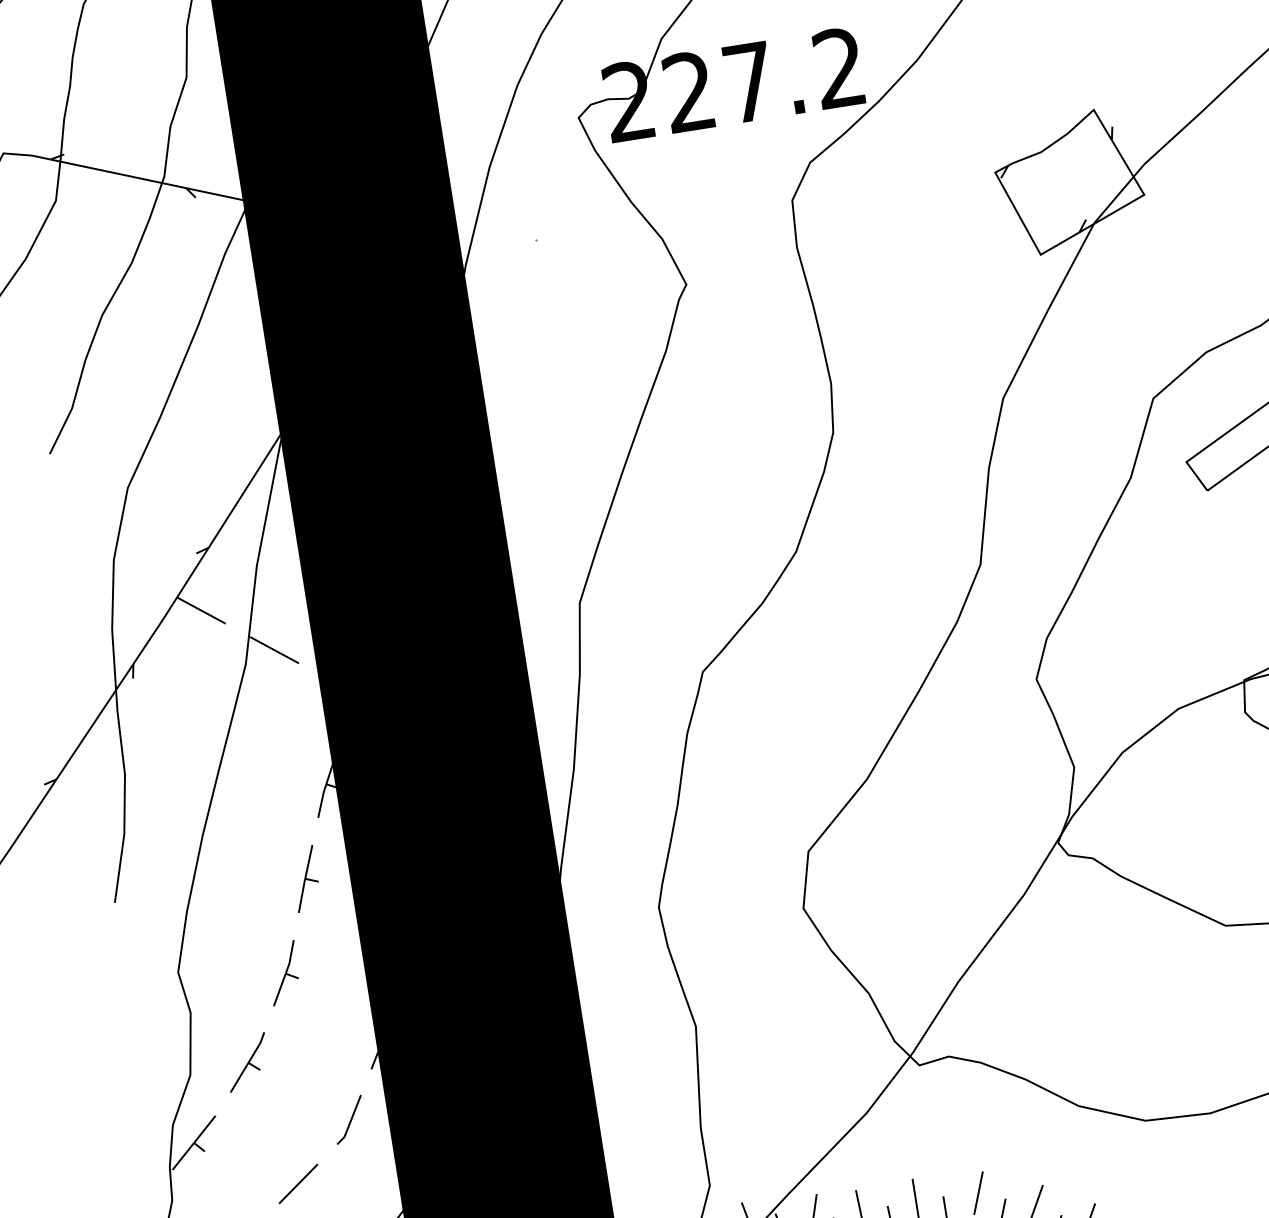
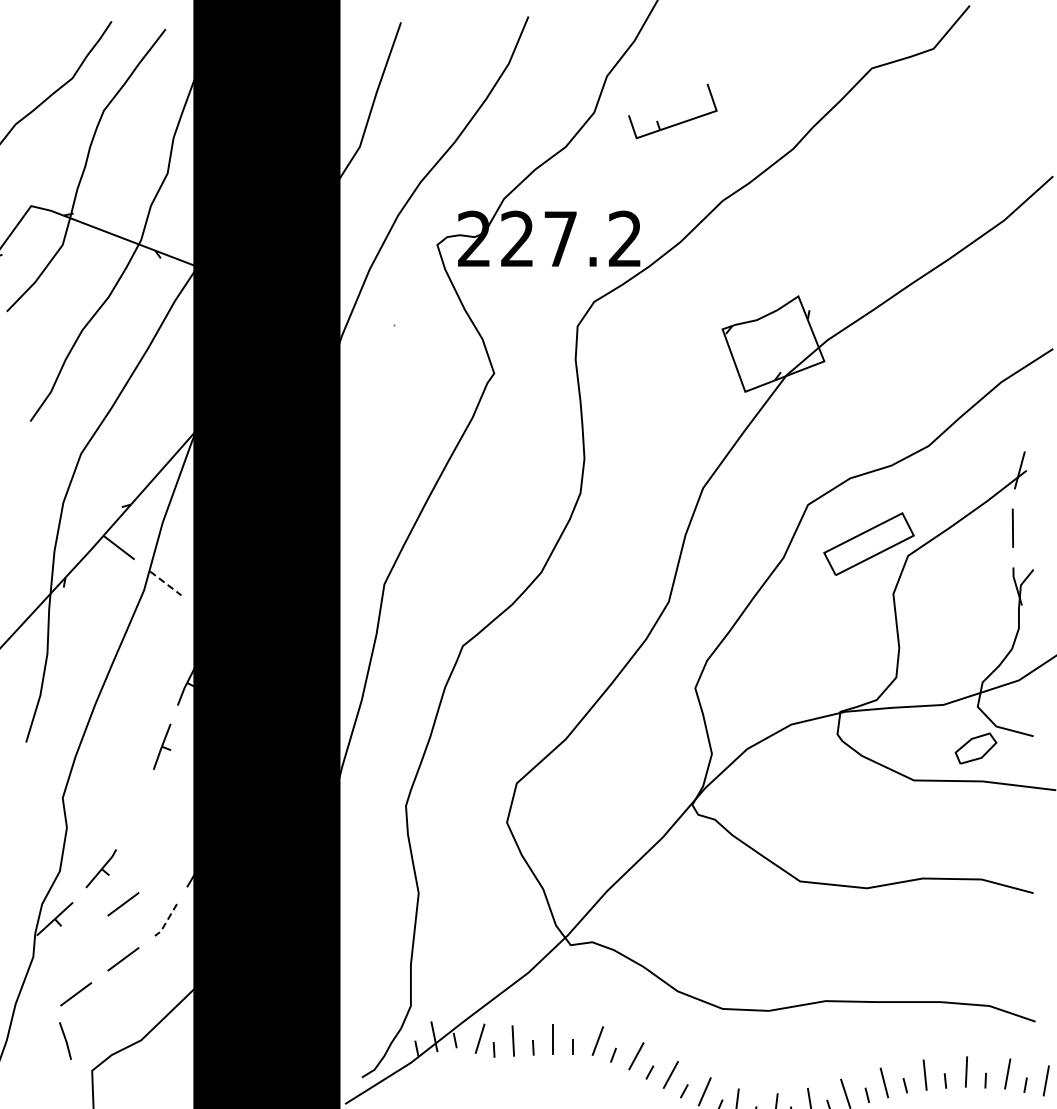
line: (274, 650) -> (165, 583), solid -> dashed
part: (283, 973) -> (136, 810), removed
line: (286, 1107) -> (123, 904), added
line: (350, 1123) -> (166, 922), solid -> dashed

